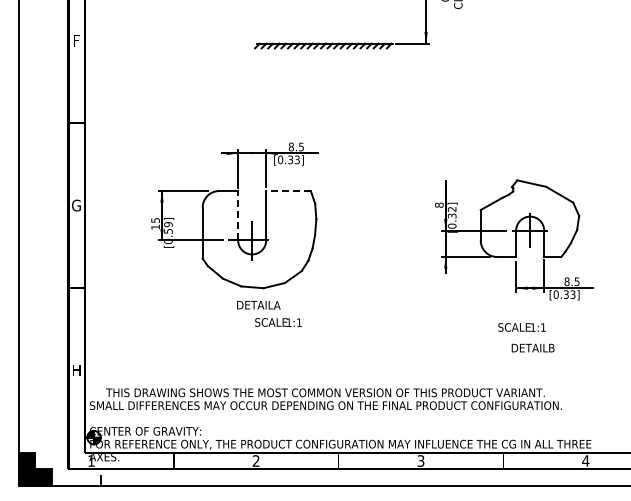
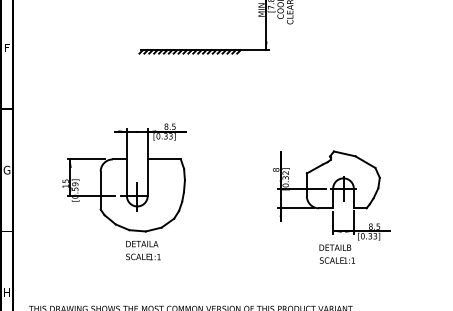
line: (288, 191) -> (164, 159), dashed -> solid
line: (238, 215) -> (127, 177), dashed -> solid
text: (278, 322) -> (143, 256), moved
text: (532, 347) -> (334, 247), moved

